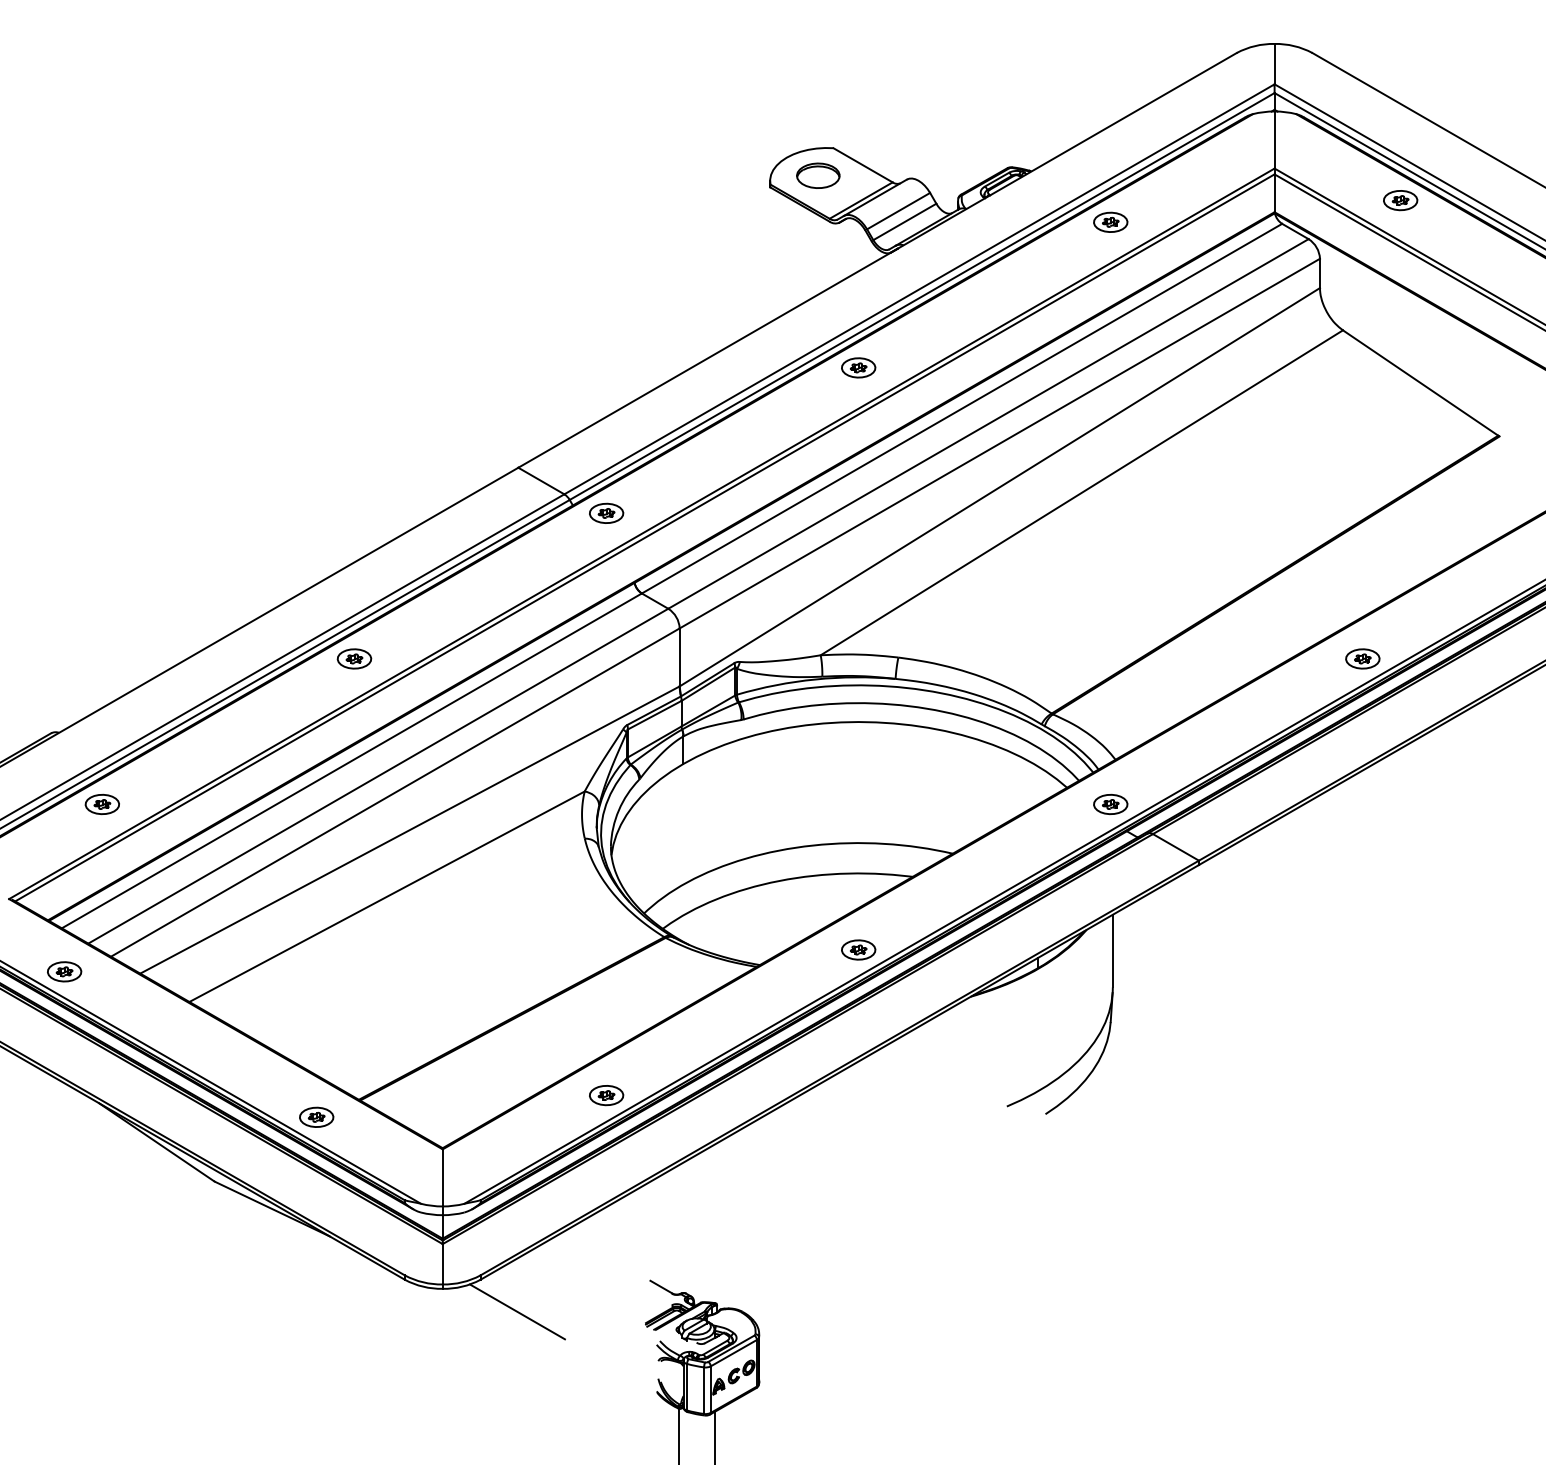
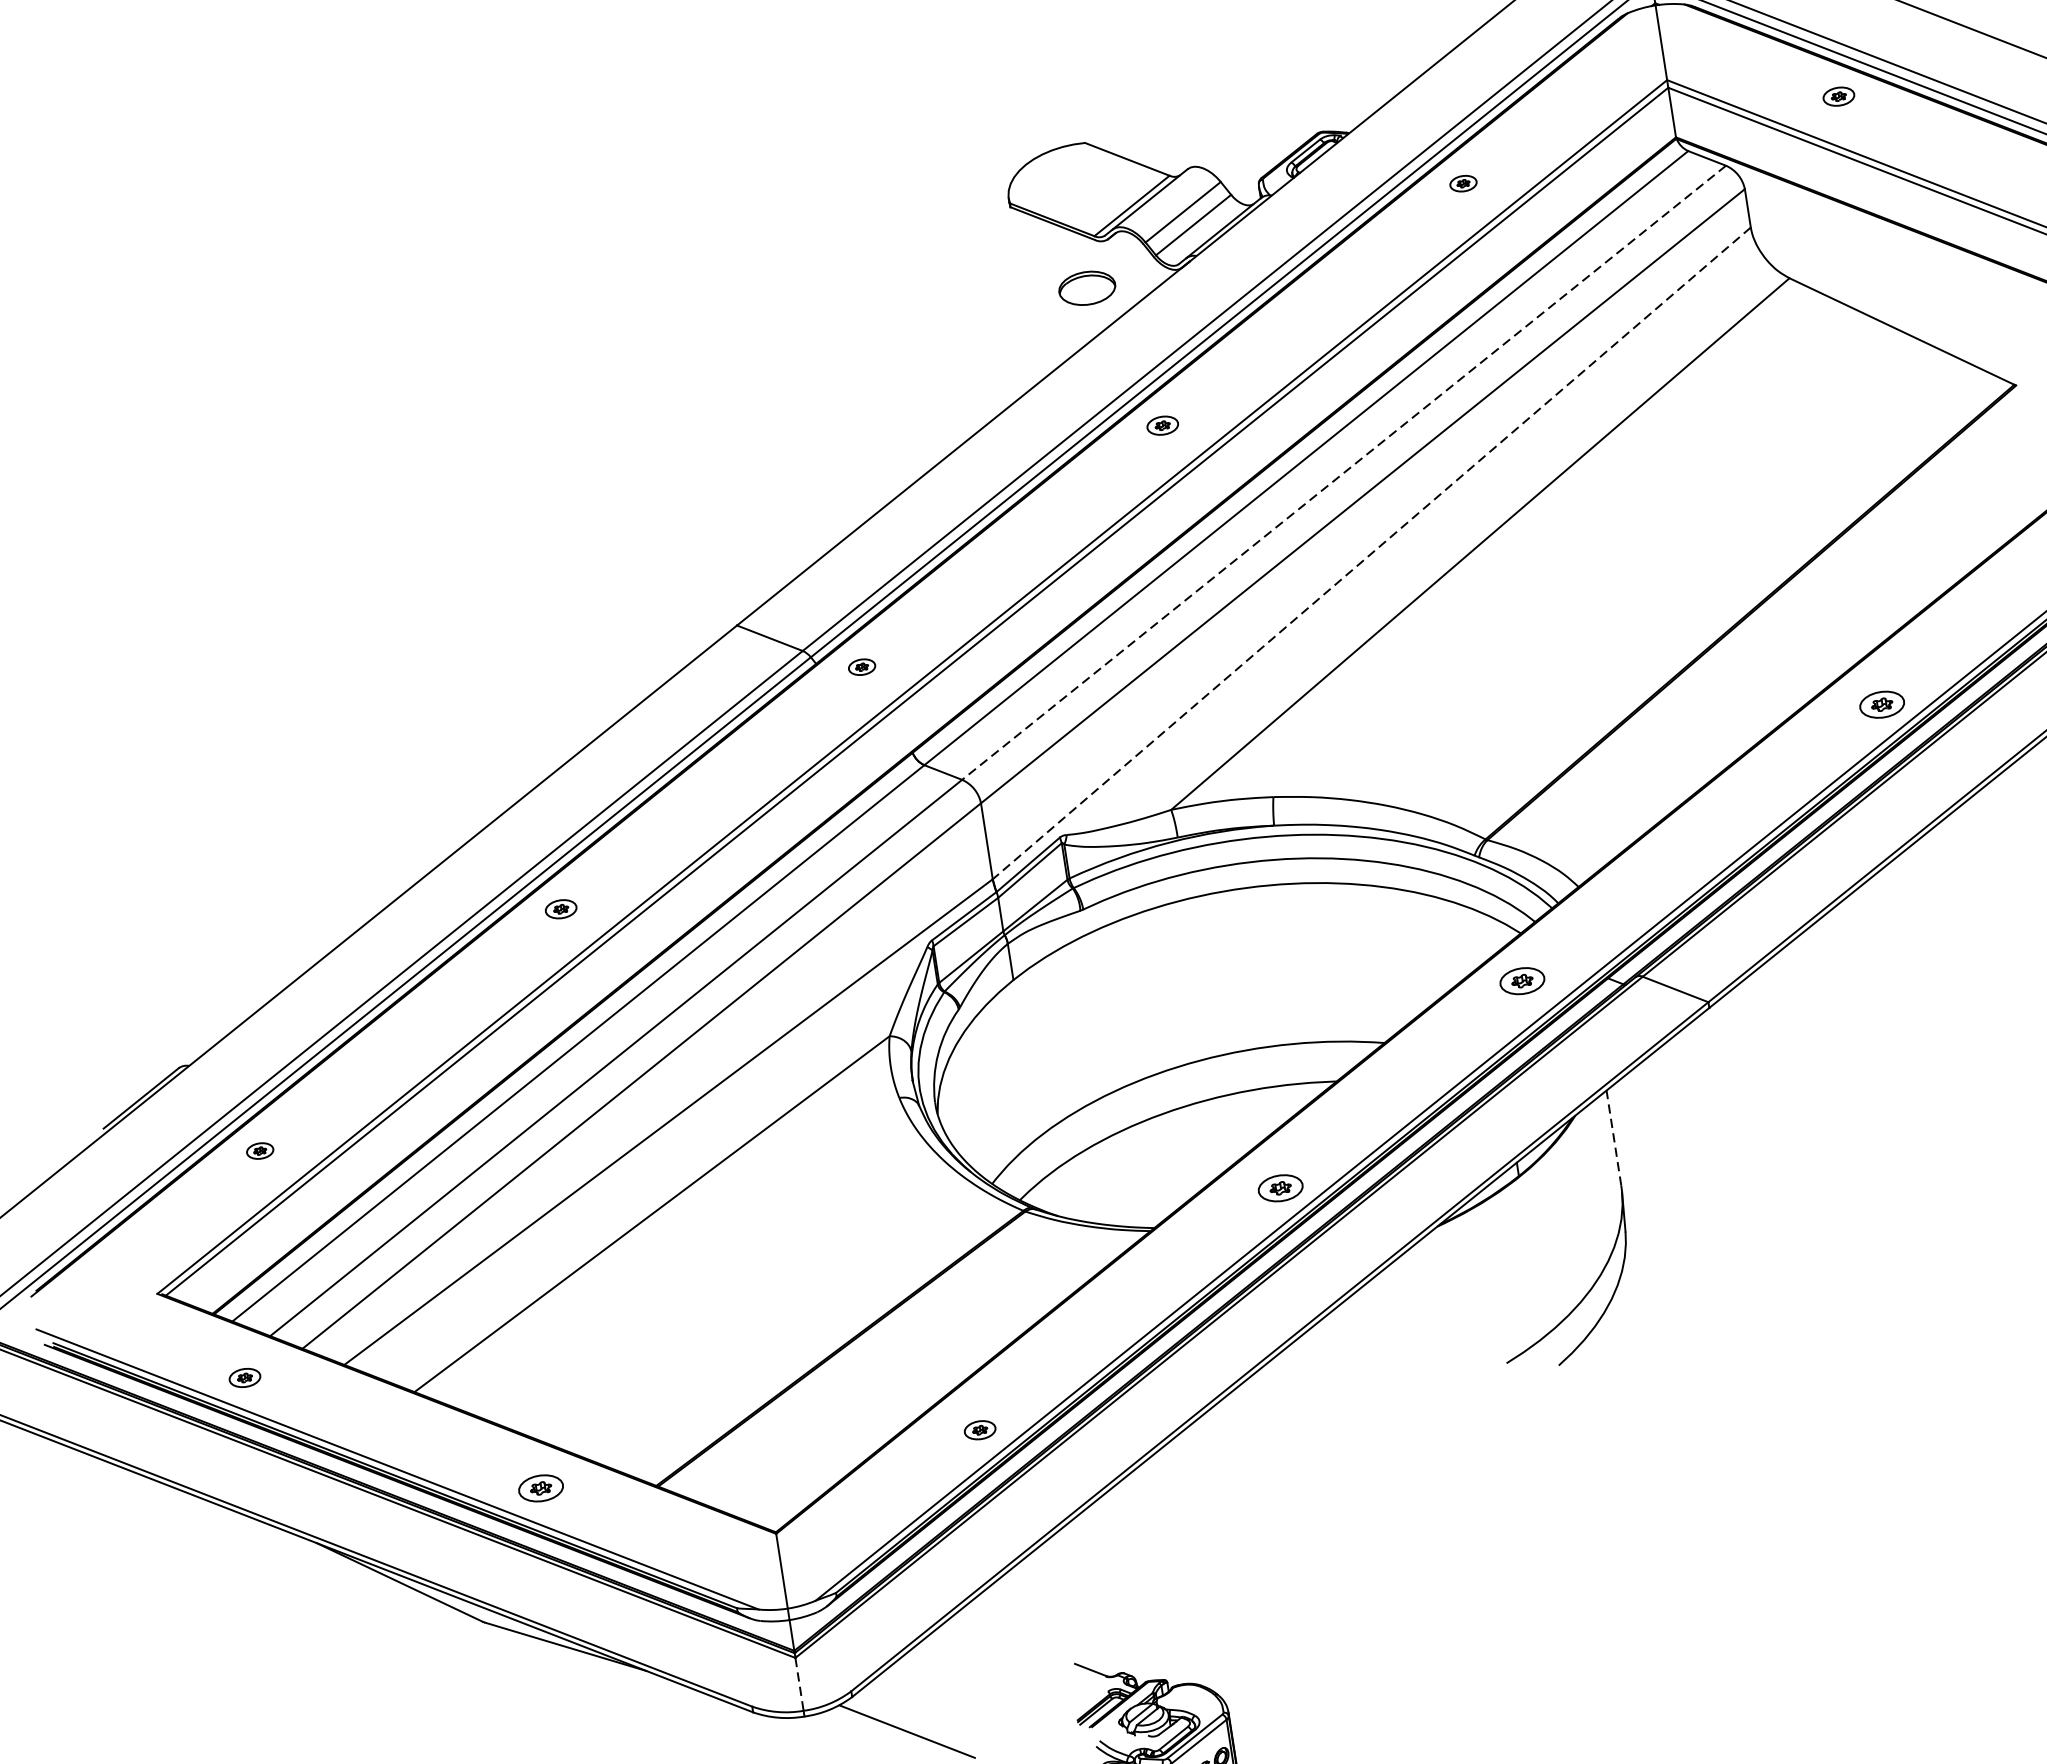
part: (818, 175) -> (1087, 287), moved
part: (1400, 200) -> (1838, 96), size x0.7
part: (1110, 221) -> (1462, 182), size x0.6
part: (858, 367) -> (1162, 425), size x0.7
line: (988, 423) -> (1344, 472), solid -> dashed
line: (999, 487) -> (1371, 553), solid -> dashed
part: (606, 512) -> (861, 666), size x0.6
part: (354, 658) -> (561, 908), size x0.7
part: (1110, 803) -> (1521, 979), moved
part: (101, 804) -> (259, 1151), size x0.6
line: (1112, 950) -> (1613, 1137), solid -> dashed
part: (64, 971) -> (244, 1377), size x0.7
part: (606, 1095) -> (979, 1430), size x0.7
part: (316, 1116) -> (540, 1487), moved
line: (442, 1264) -> (799, 1684), solid -> dashed

